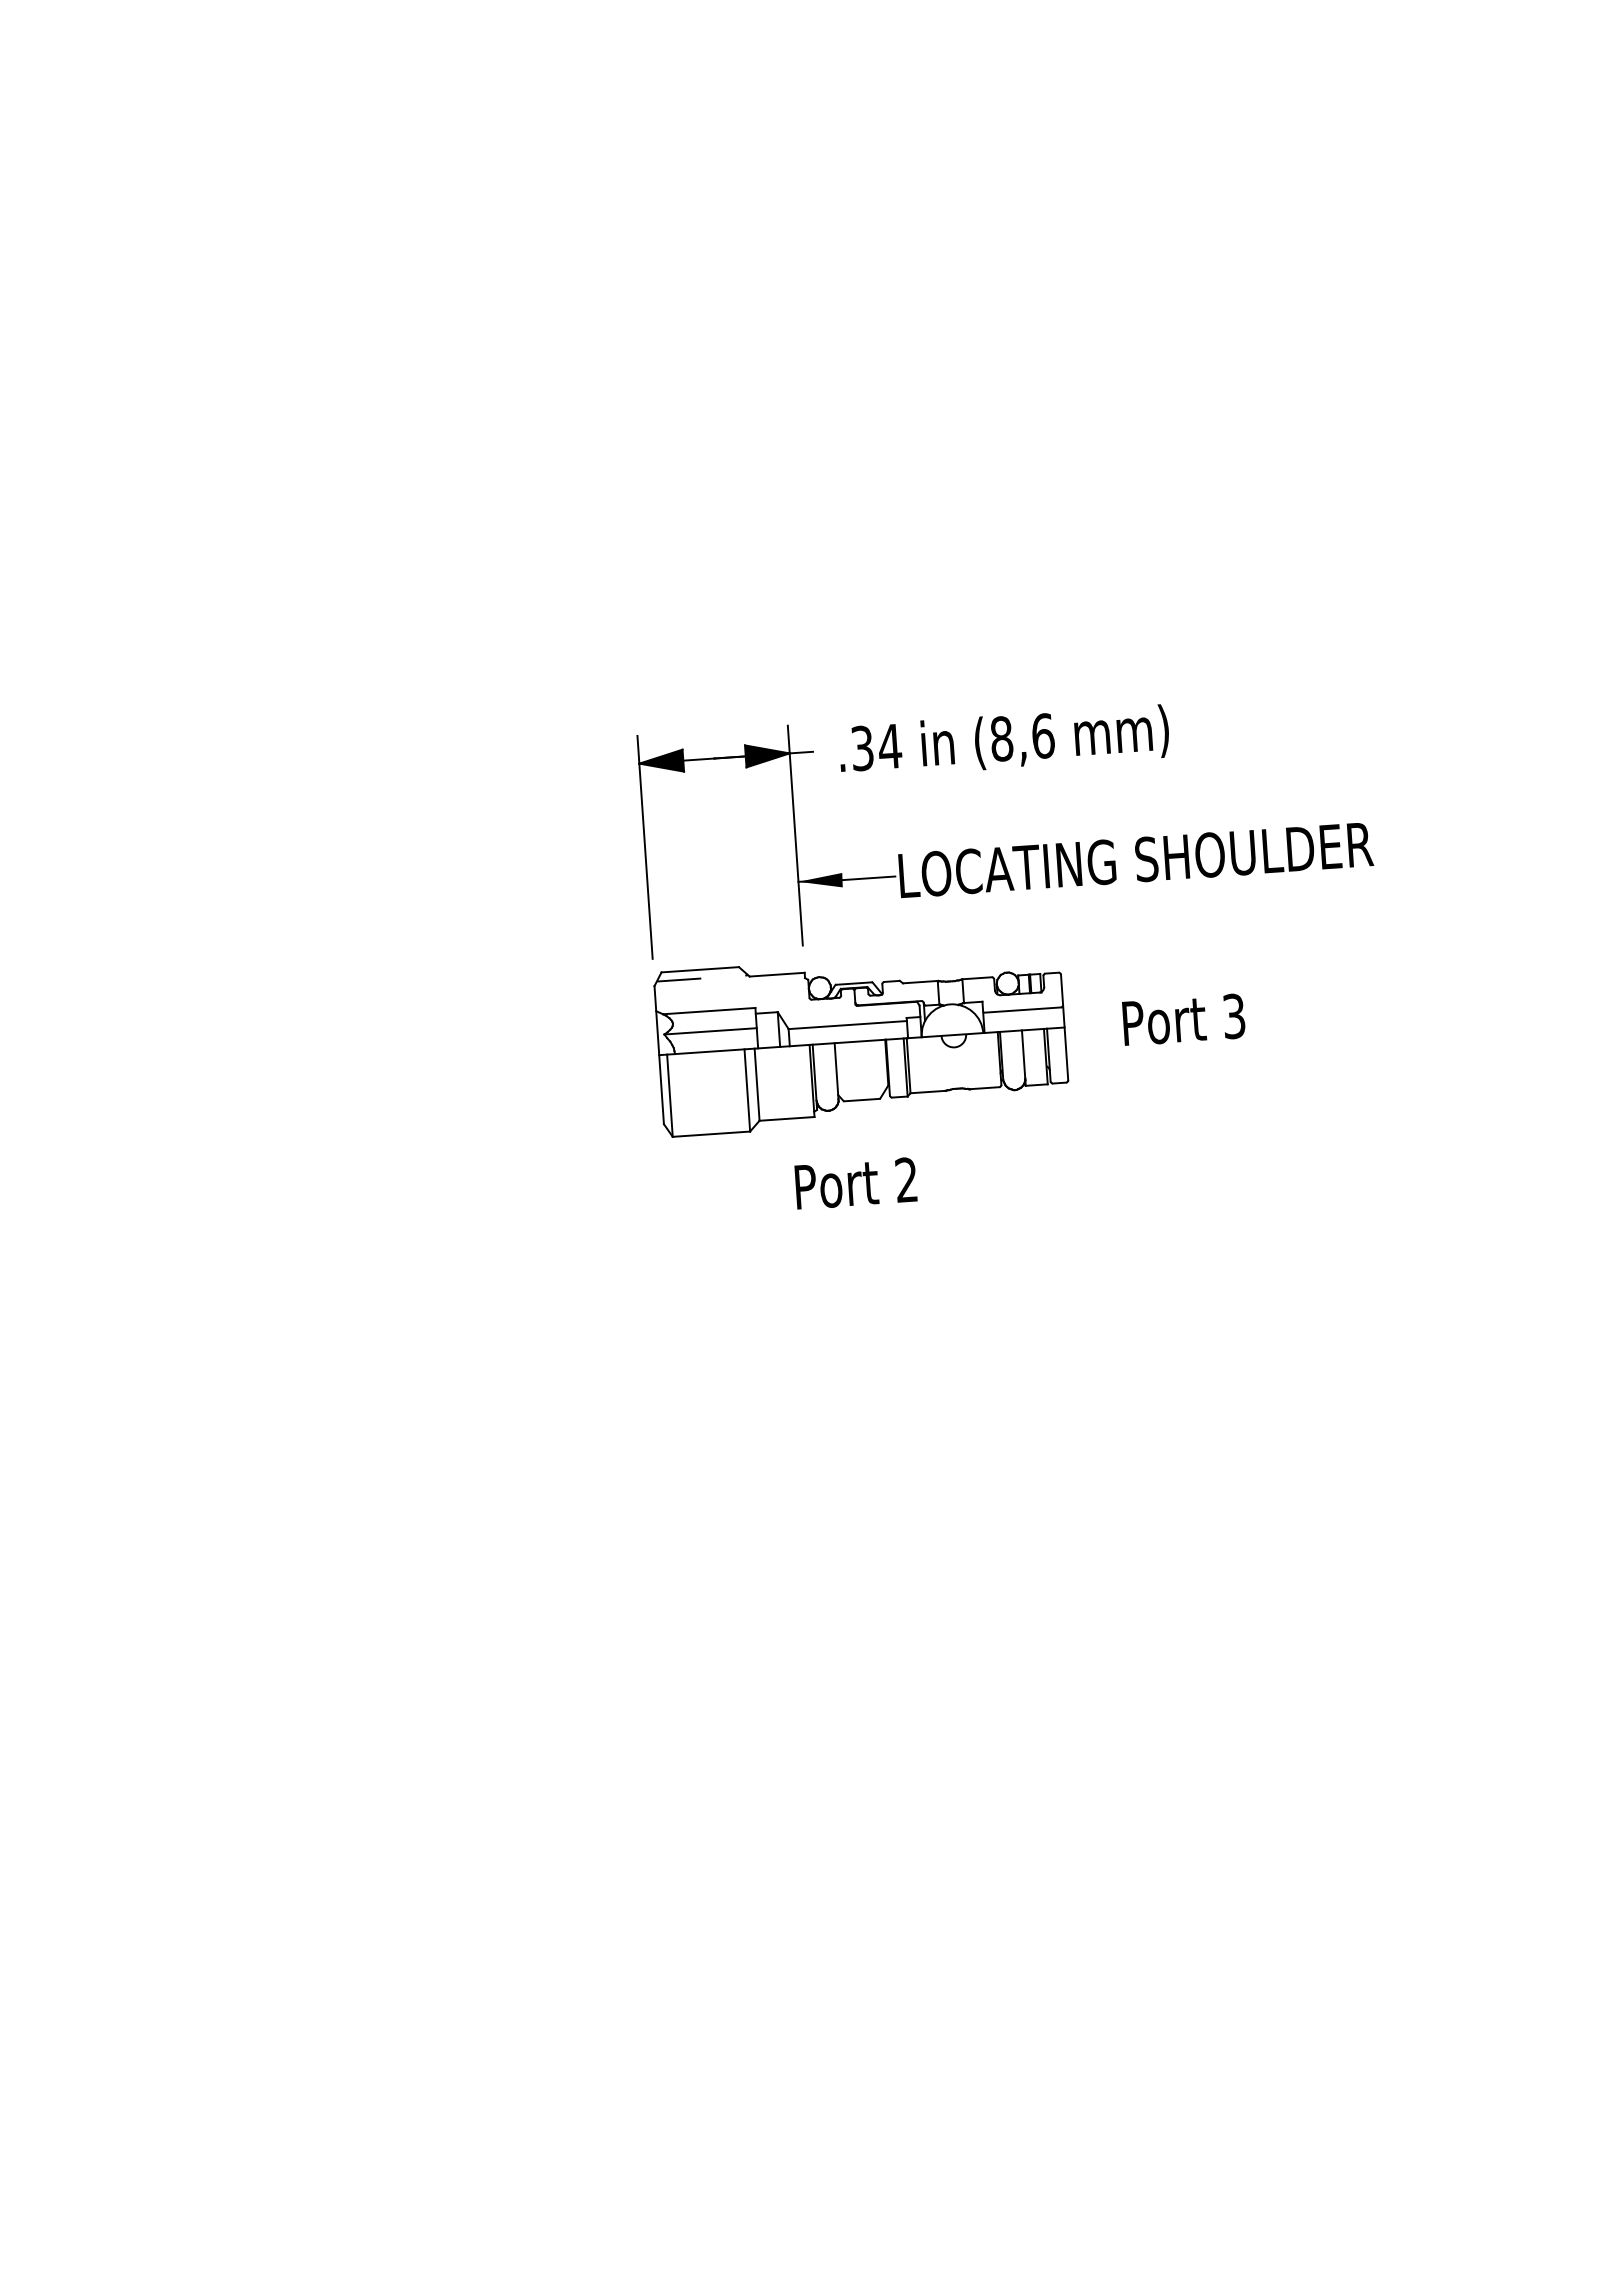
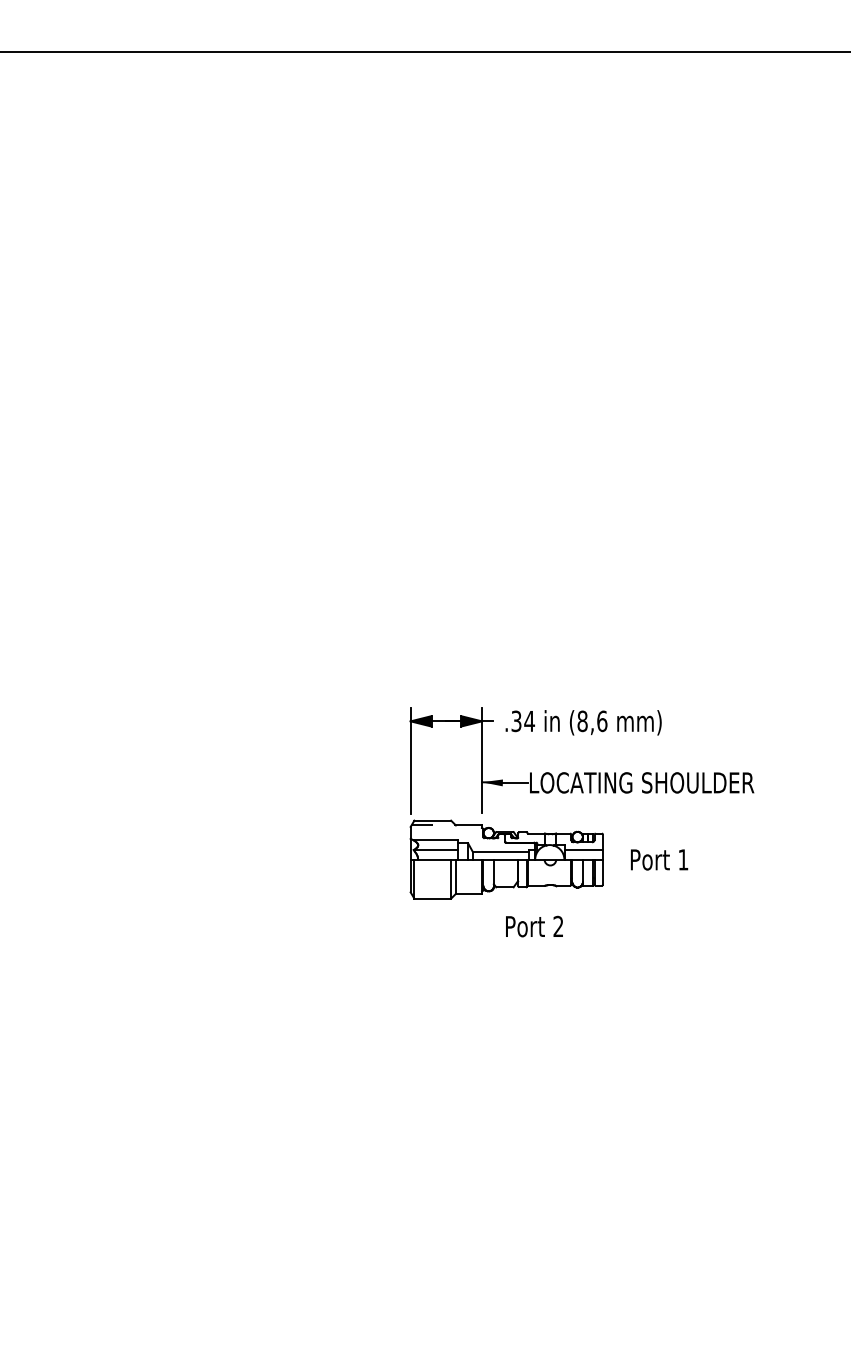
text: (1234, 1015) -> (683, 859), 3 -> 1
text: (856, 1183) -> (534, 926), moved

